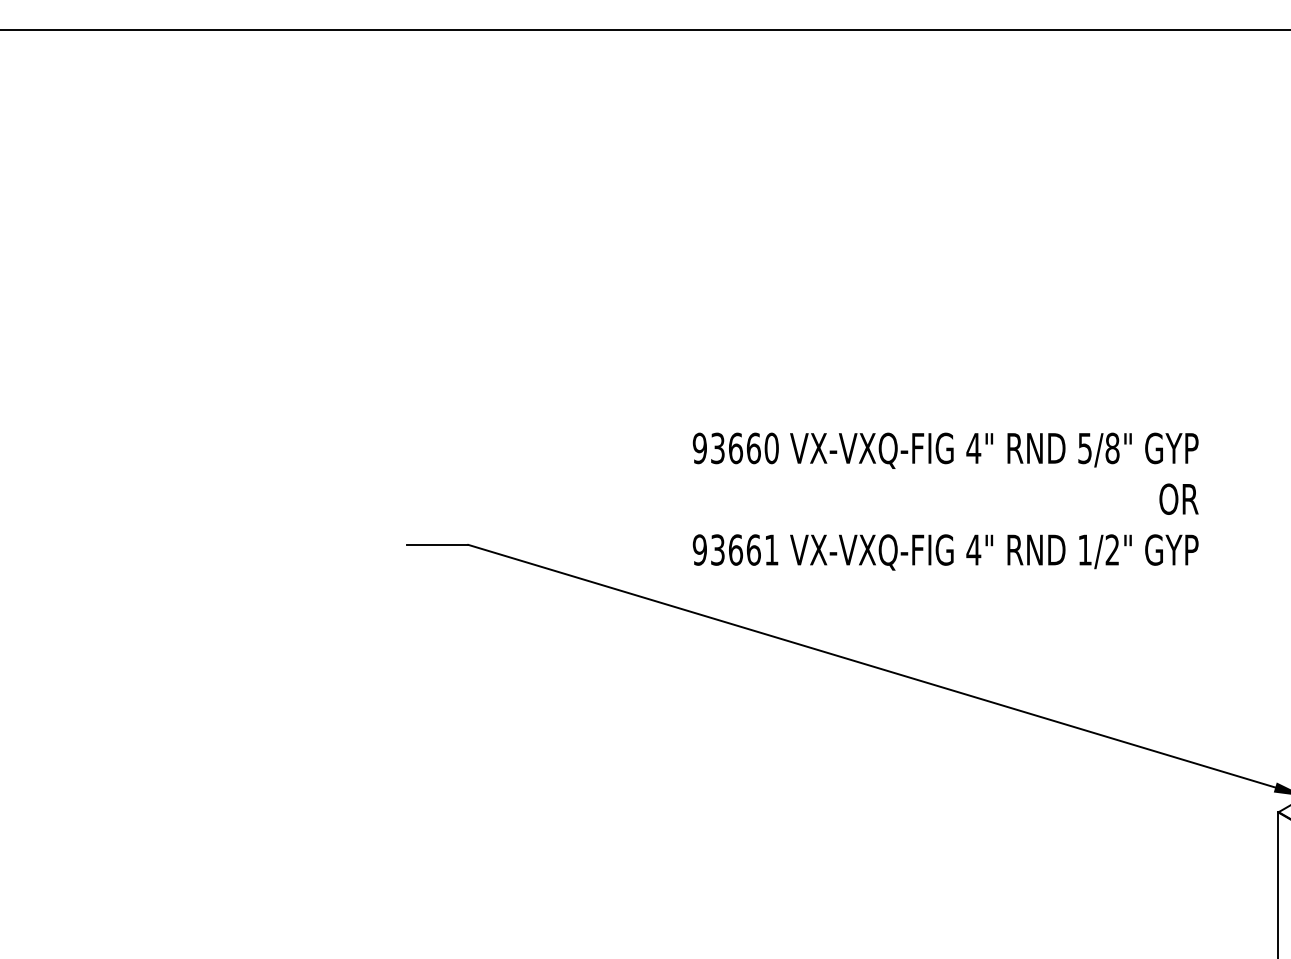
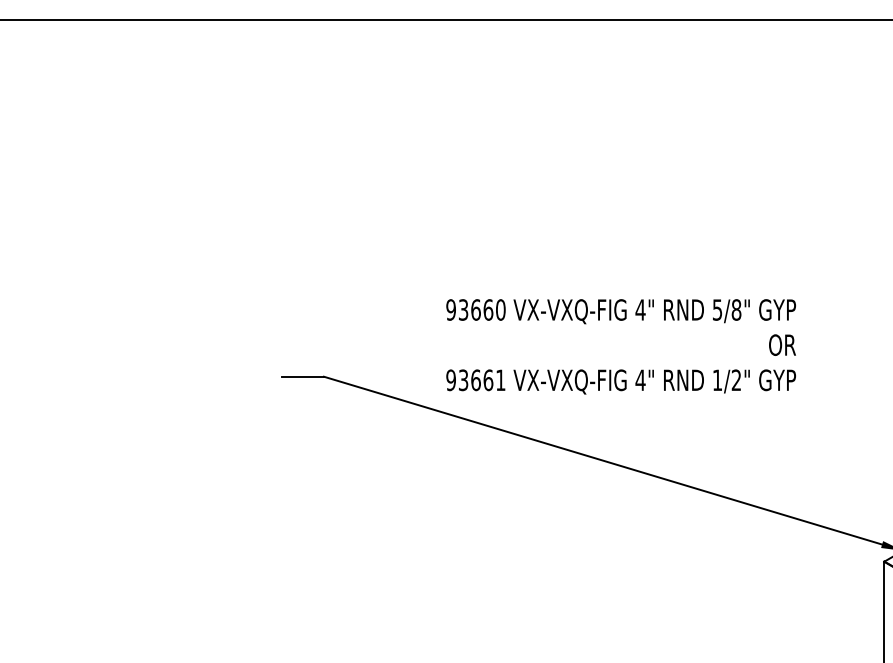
text: (944, 501) -> (620, 346), moved

